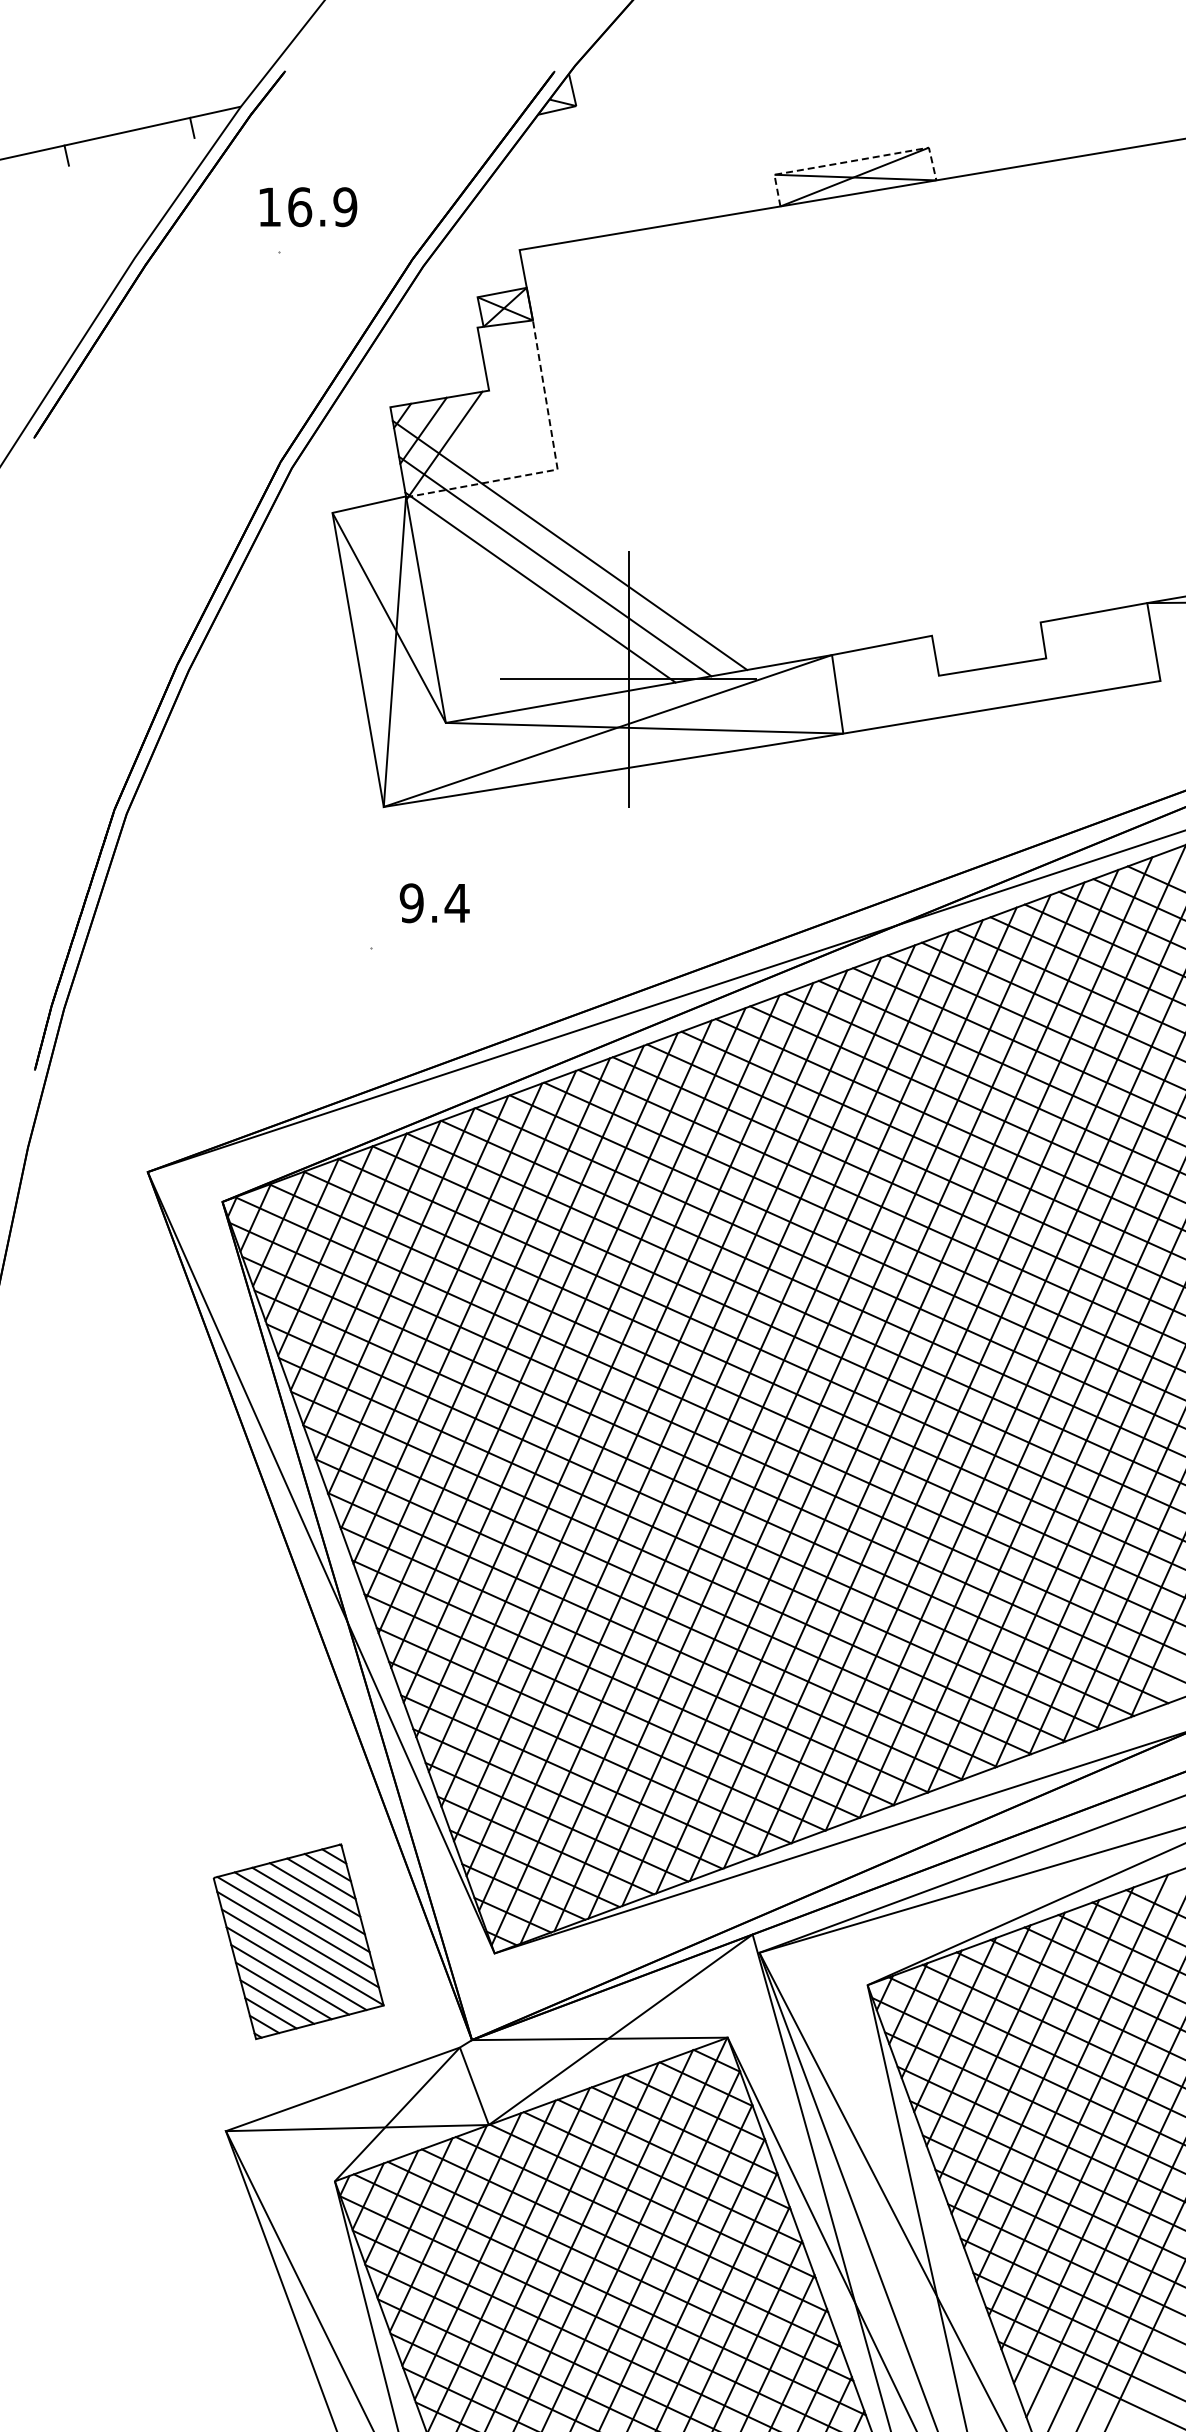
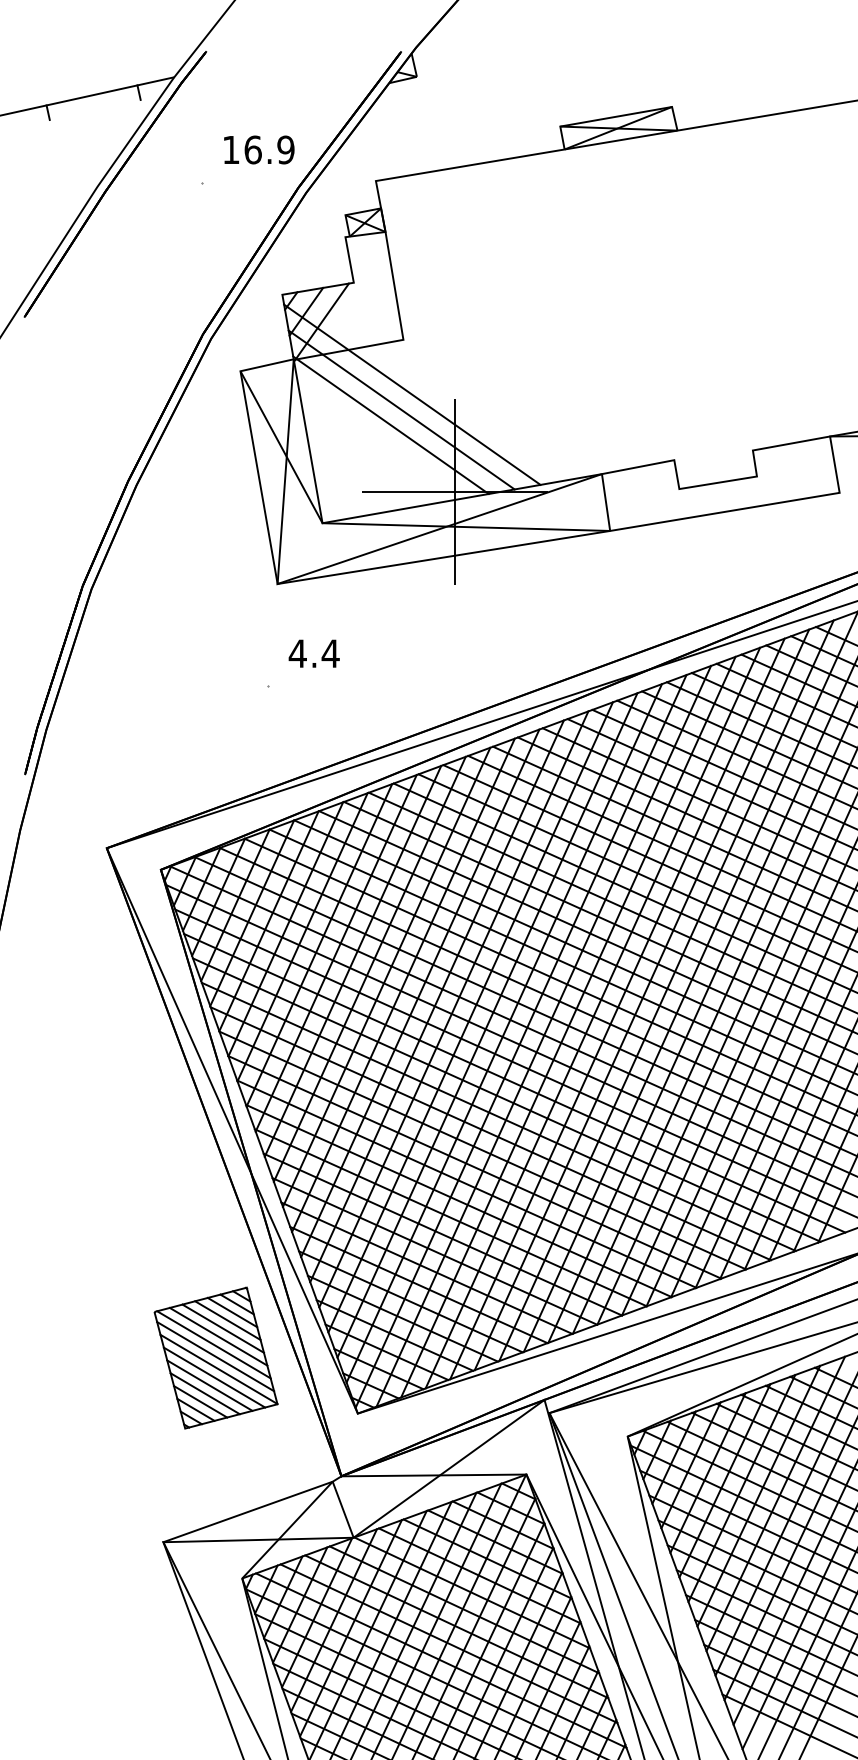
line: (852, 161) -> (616, 116), dashed -> solid
text: (308, 207) -> (259, 150), moved
line: (557, 469) -> (403, 339), dashed -> solid
text: (411, 903) -> (297, 653), 9.4 -> 4.4
part: (298, 1941) -> (215, 1357), moved

